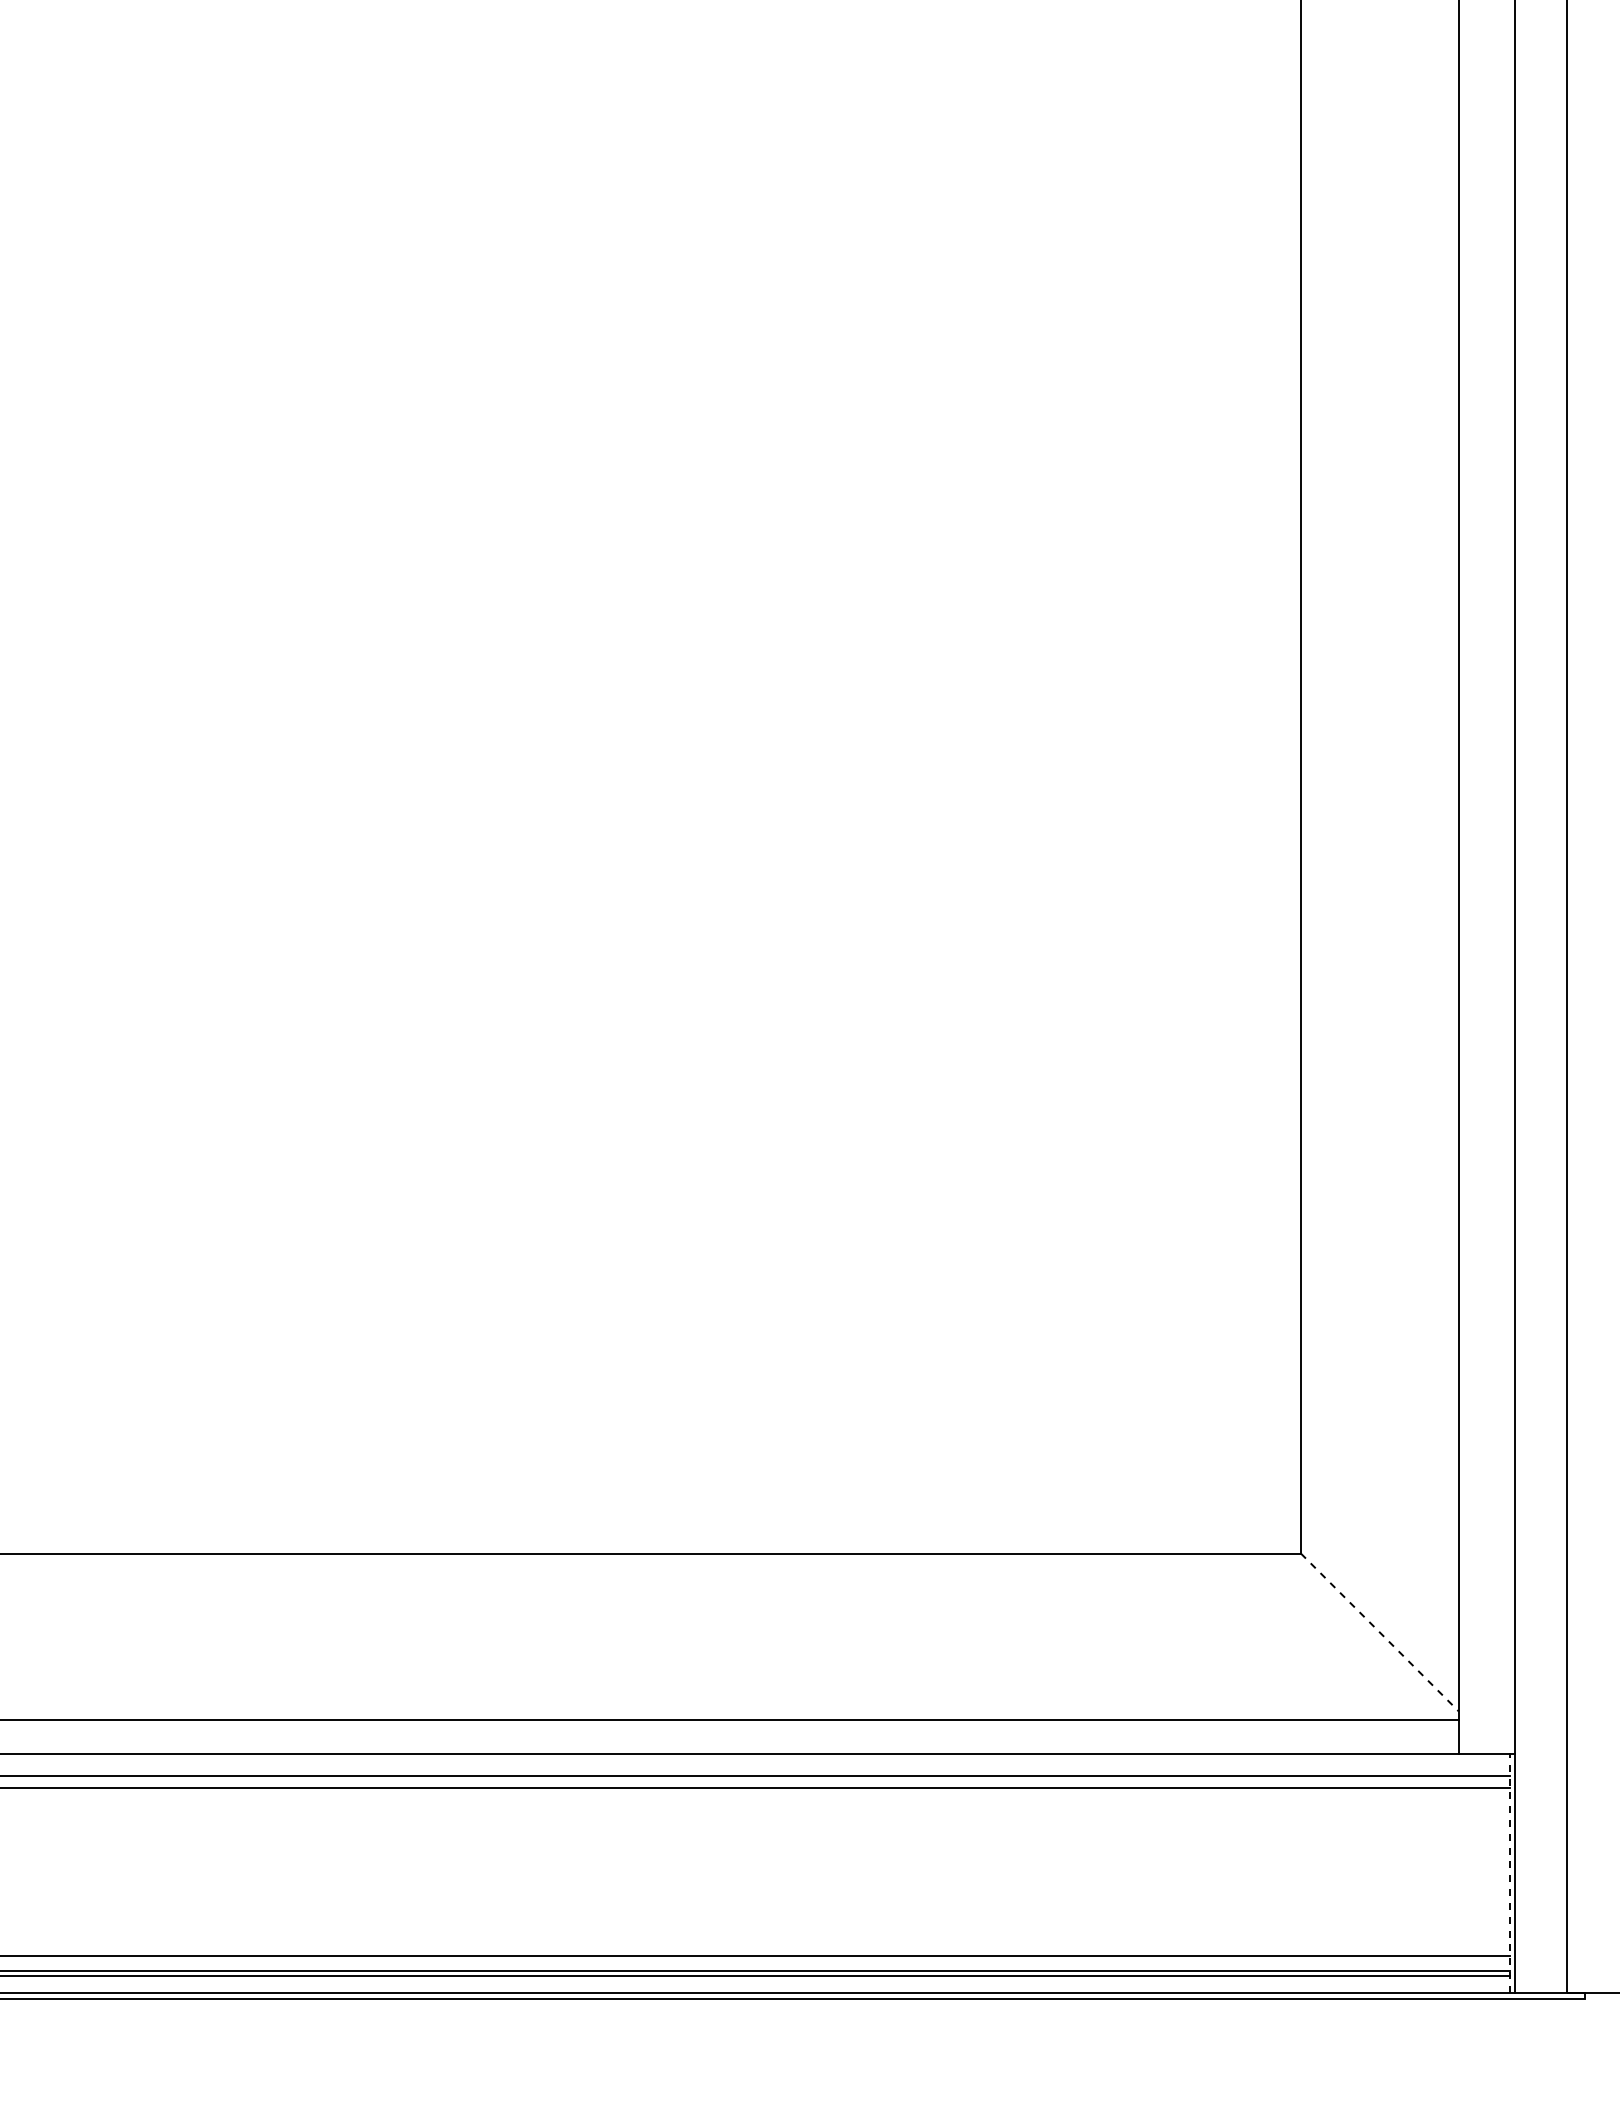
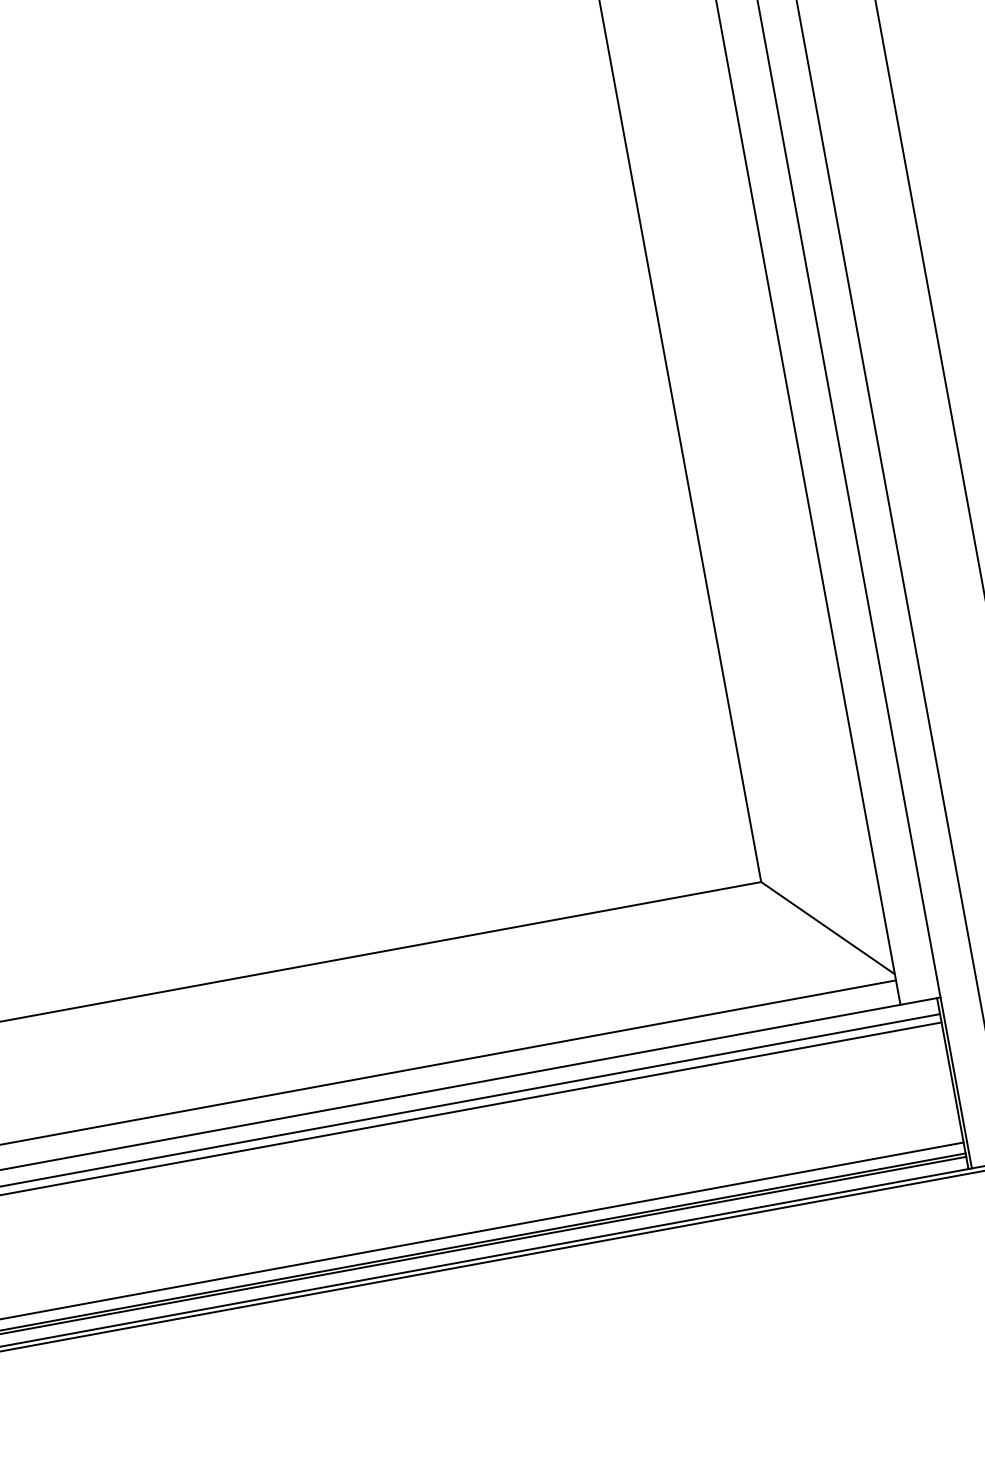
line: (1379, 1632) -> (827, 928), dashed -> solid
line: (1509, 1872) -> (952, 1082), dashed -> solid

